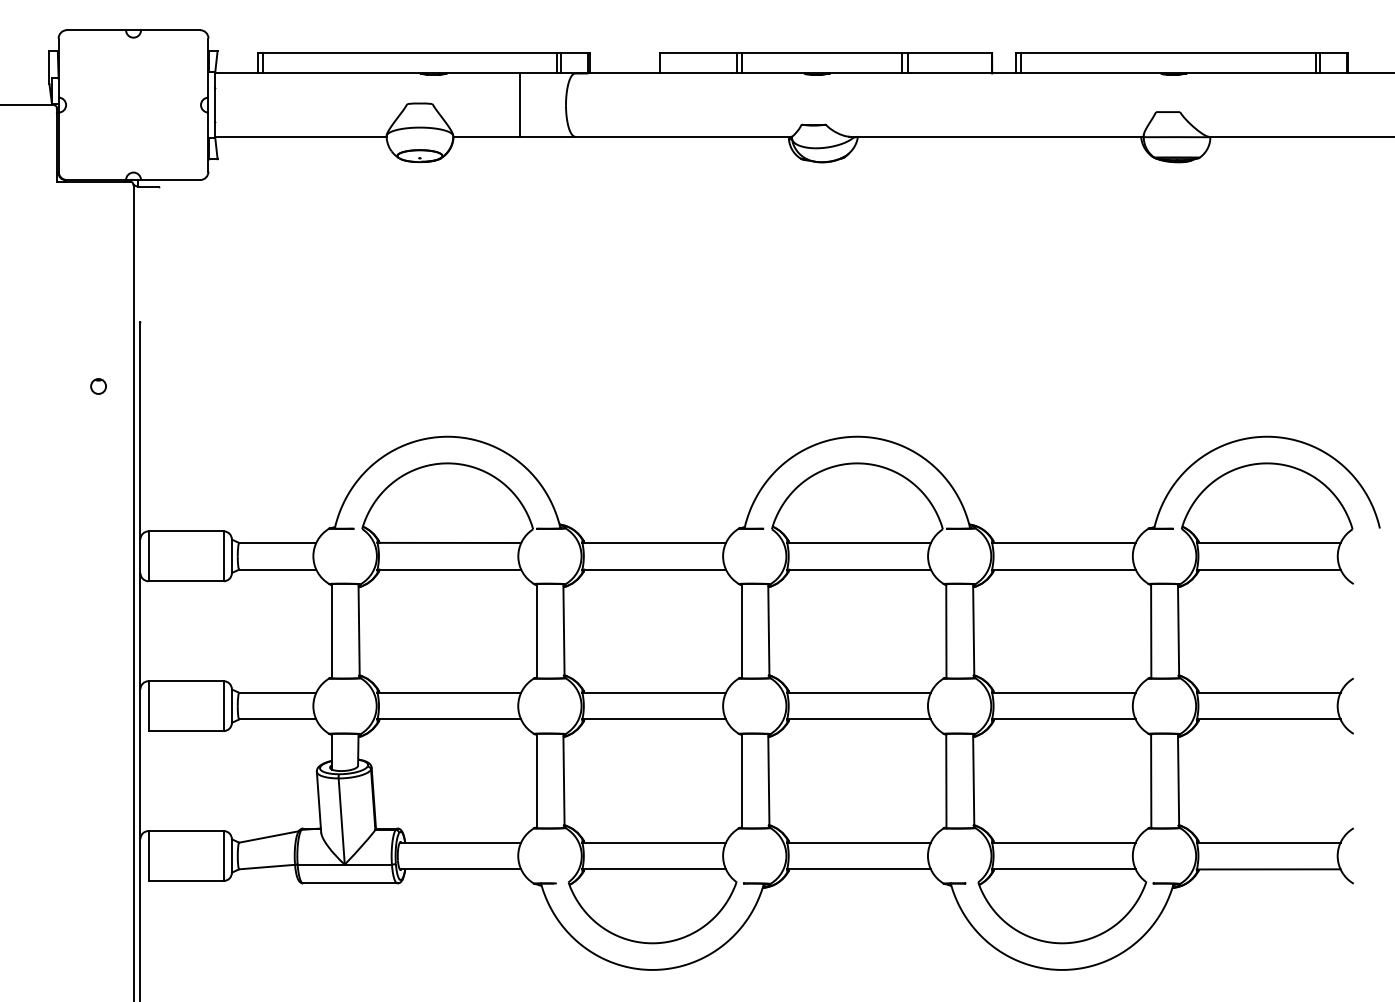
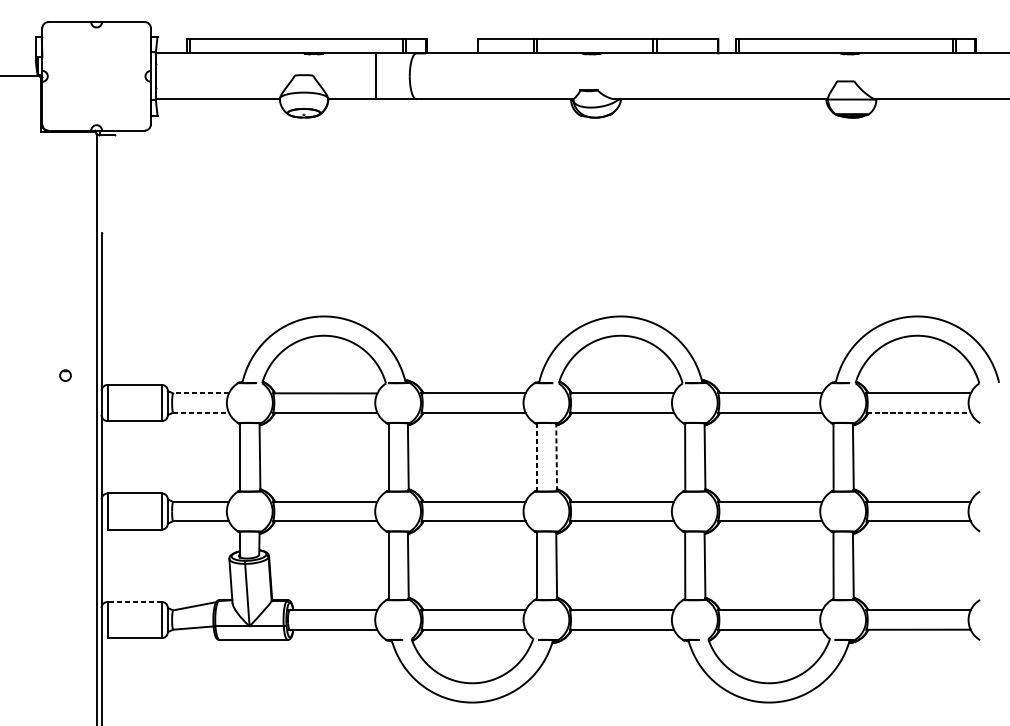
circle: (98, 386) -> (65, 375), moved
line: (277, 542) -> (200, 393), solid -> dashed
line: (277, 569) -> (200, 412), solid -> dashed
line: (1268, 569) -> (918, 412), solid -> dashed
line: (741, 631) -> (536, 457), solid -> dashed
line: (768, 631) -> (556, 457), solid -> dashed
line: (185, 831) -> (134, 602), solid -> dashed

